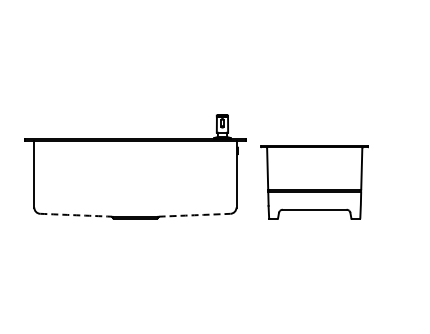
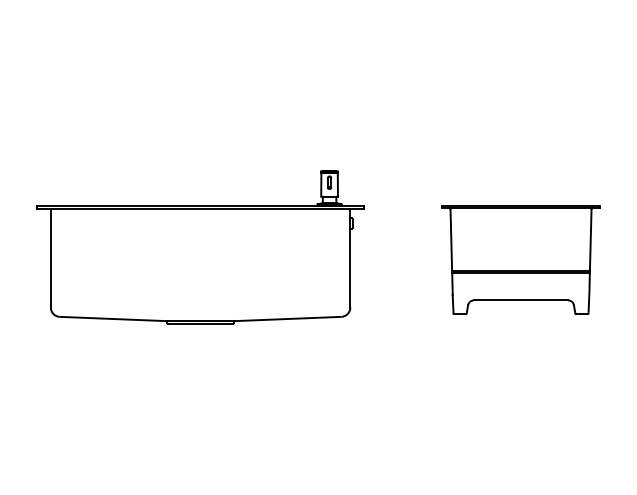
part: (314, 182) -> (520, 260), moved
arc: (76, 215) -> (113, 319), dashed -> solid
arc: (194, 215) -> (288, 319), dashed -> solid

